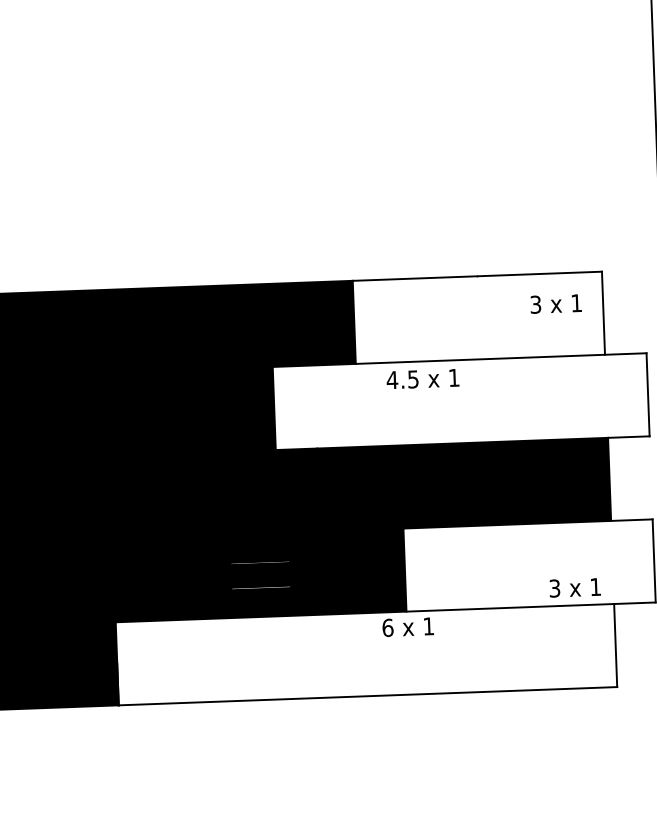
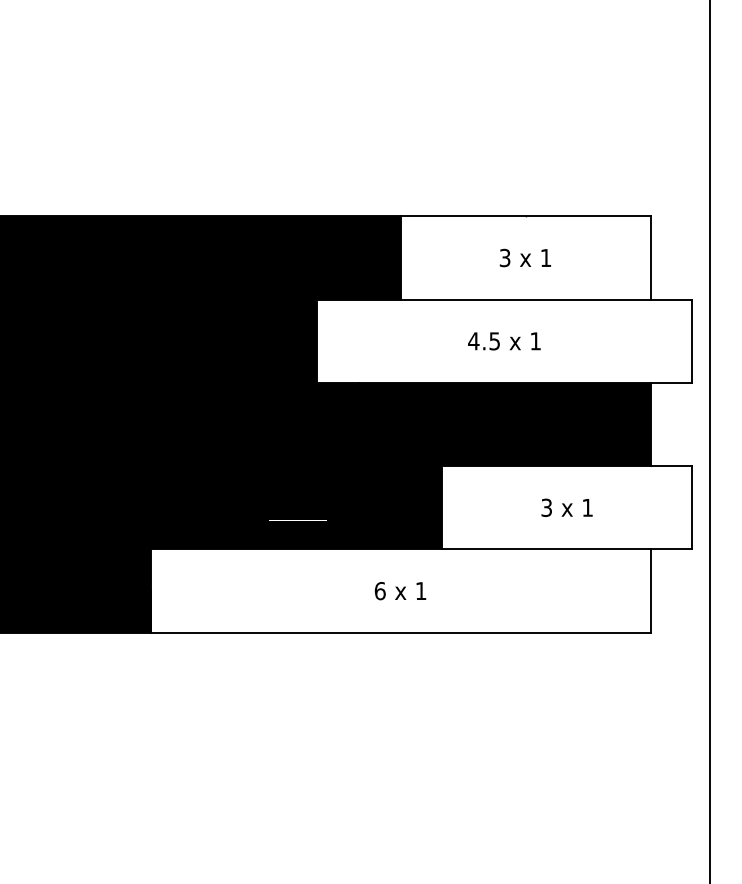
text: (555, 303) -> (524, 257), moved
text: (423, 379) -> (504, 341), moved
text: (574, 587) -> (566, 507), moved
text: (408, 627) -> (400, 591), moved

